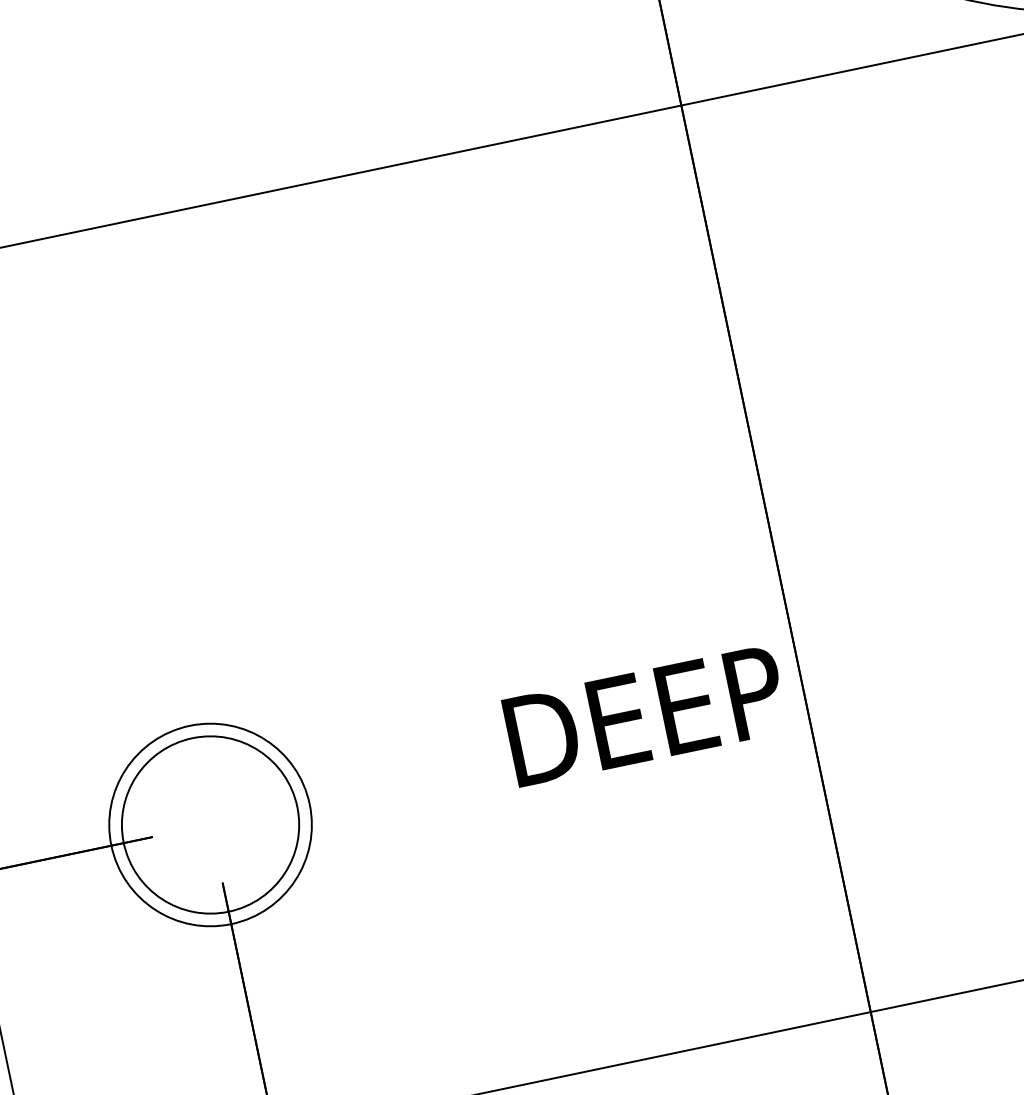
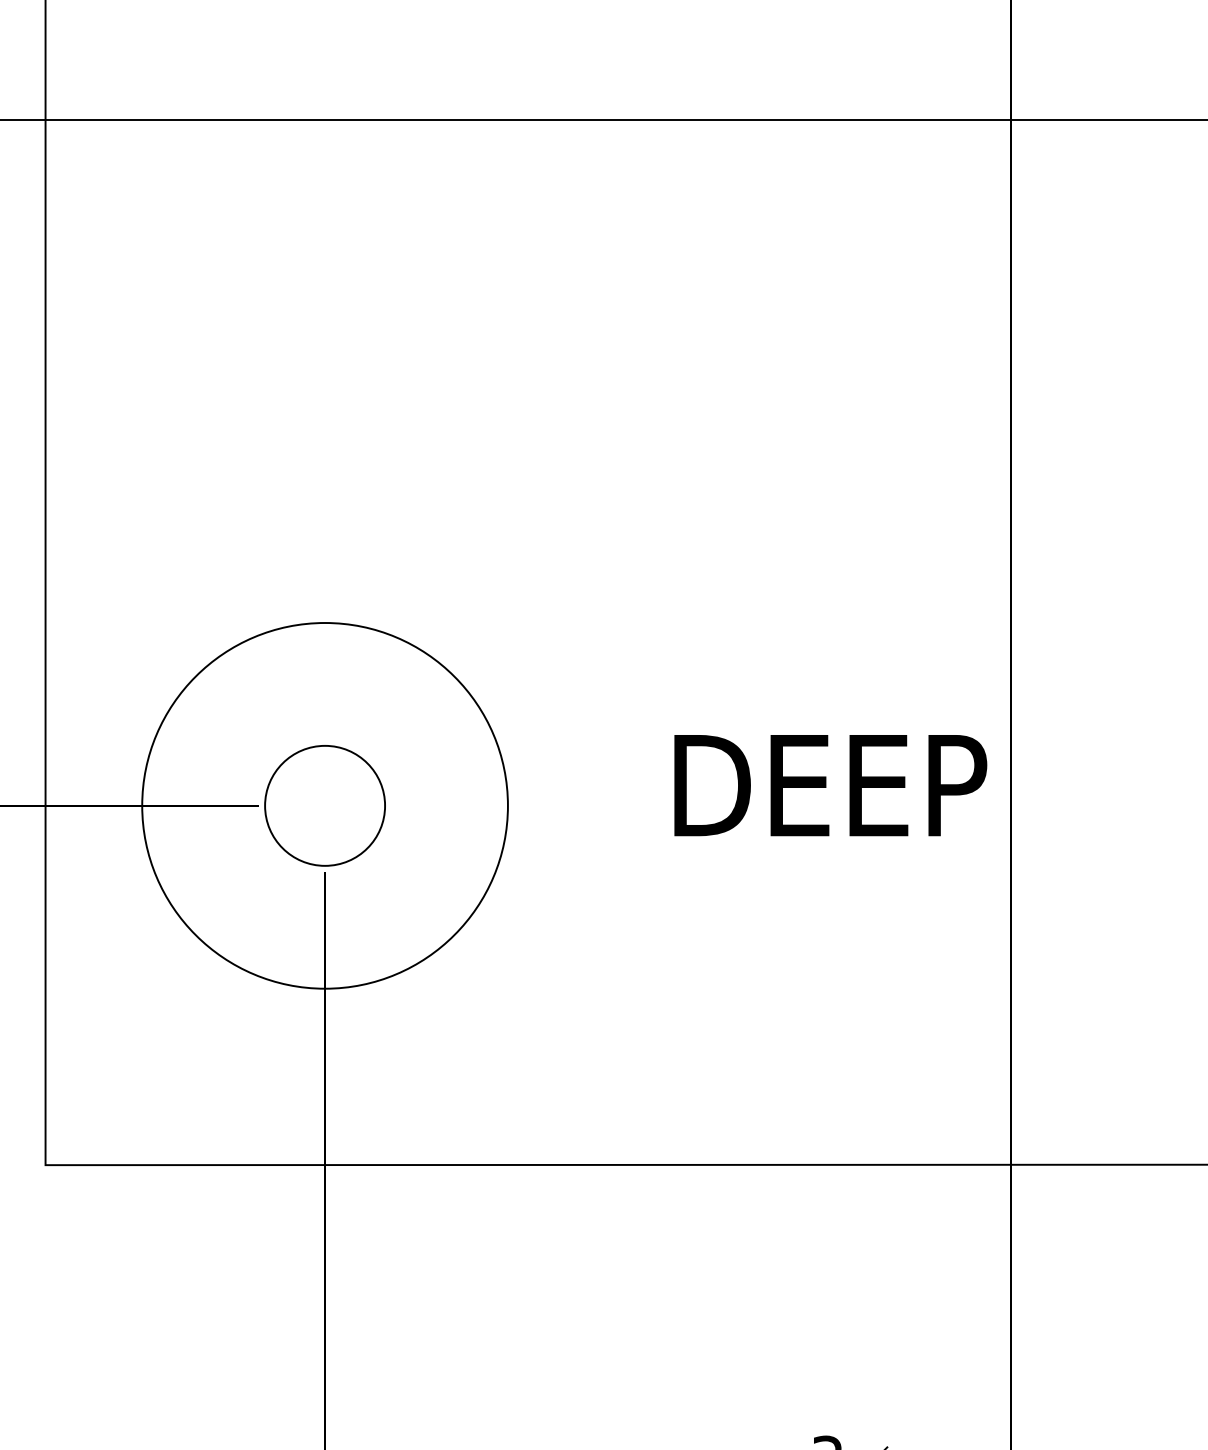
circle: (209, 824) -> (324, 805), size x1.6
circle: (210, 824) -> (325, 805), size x0.6

